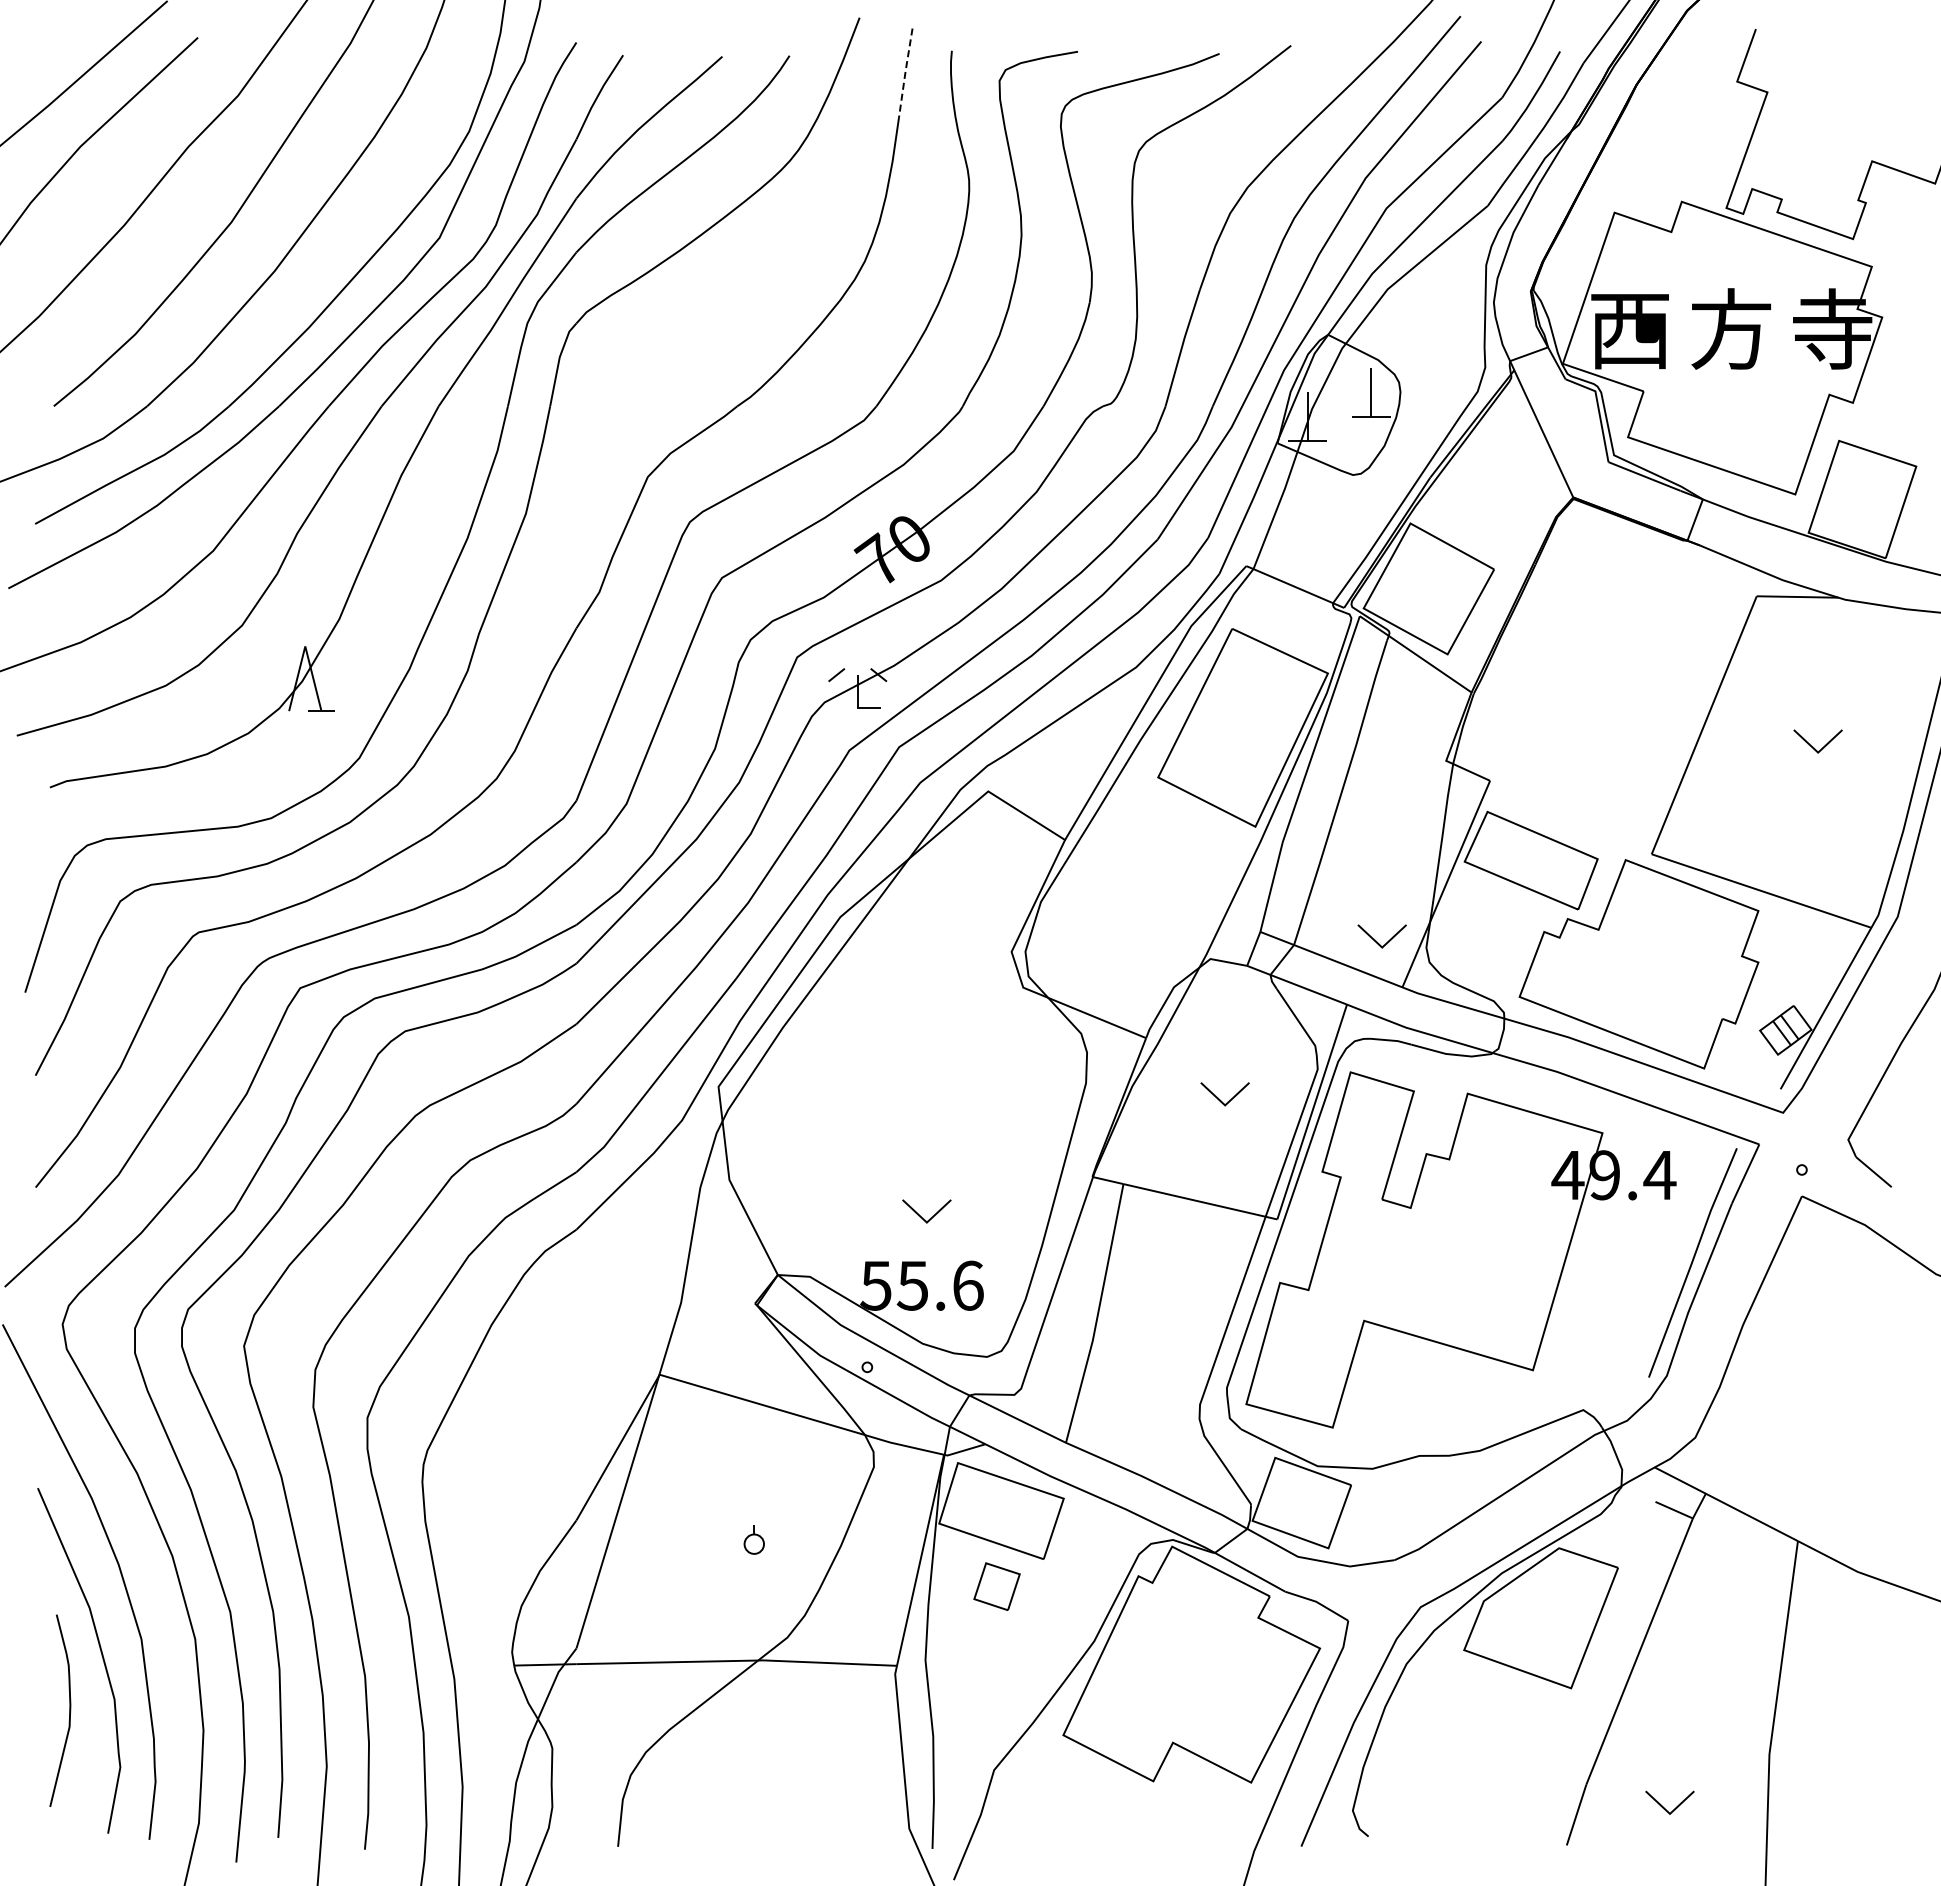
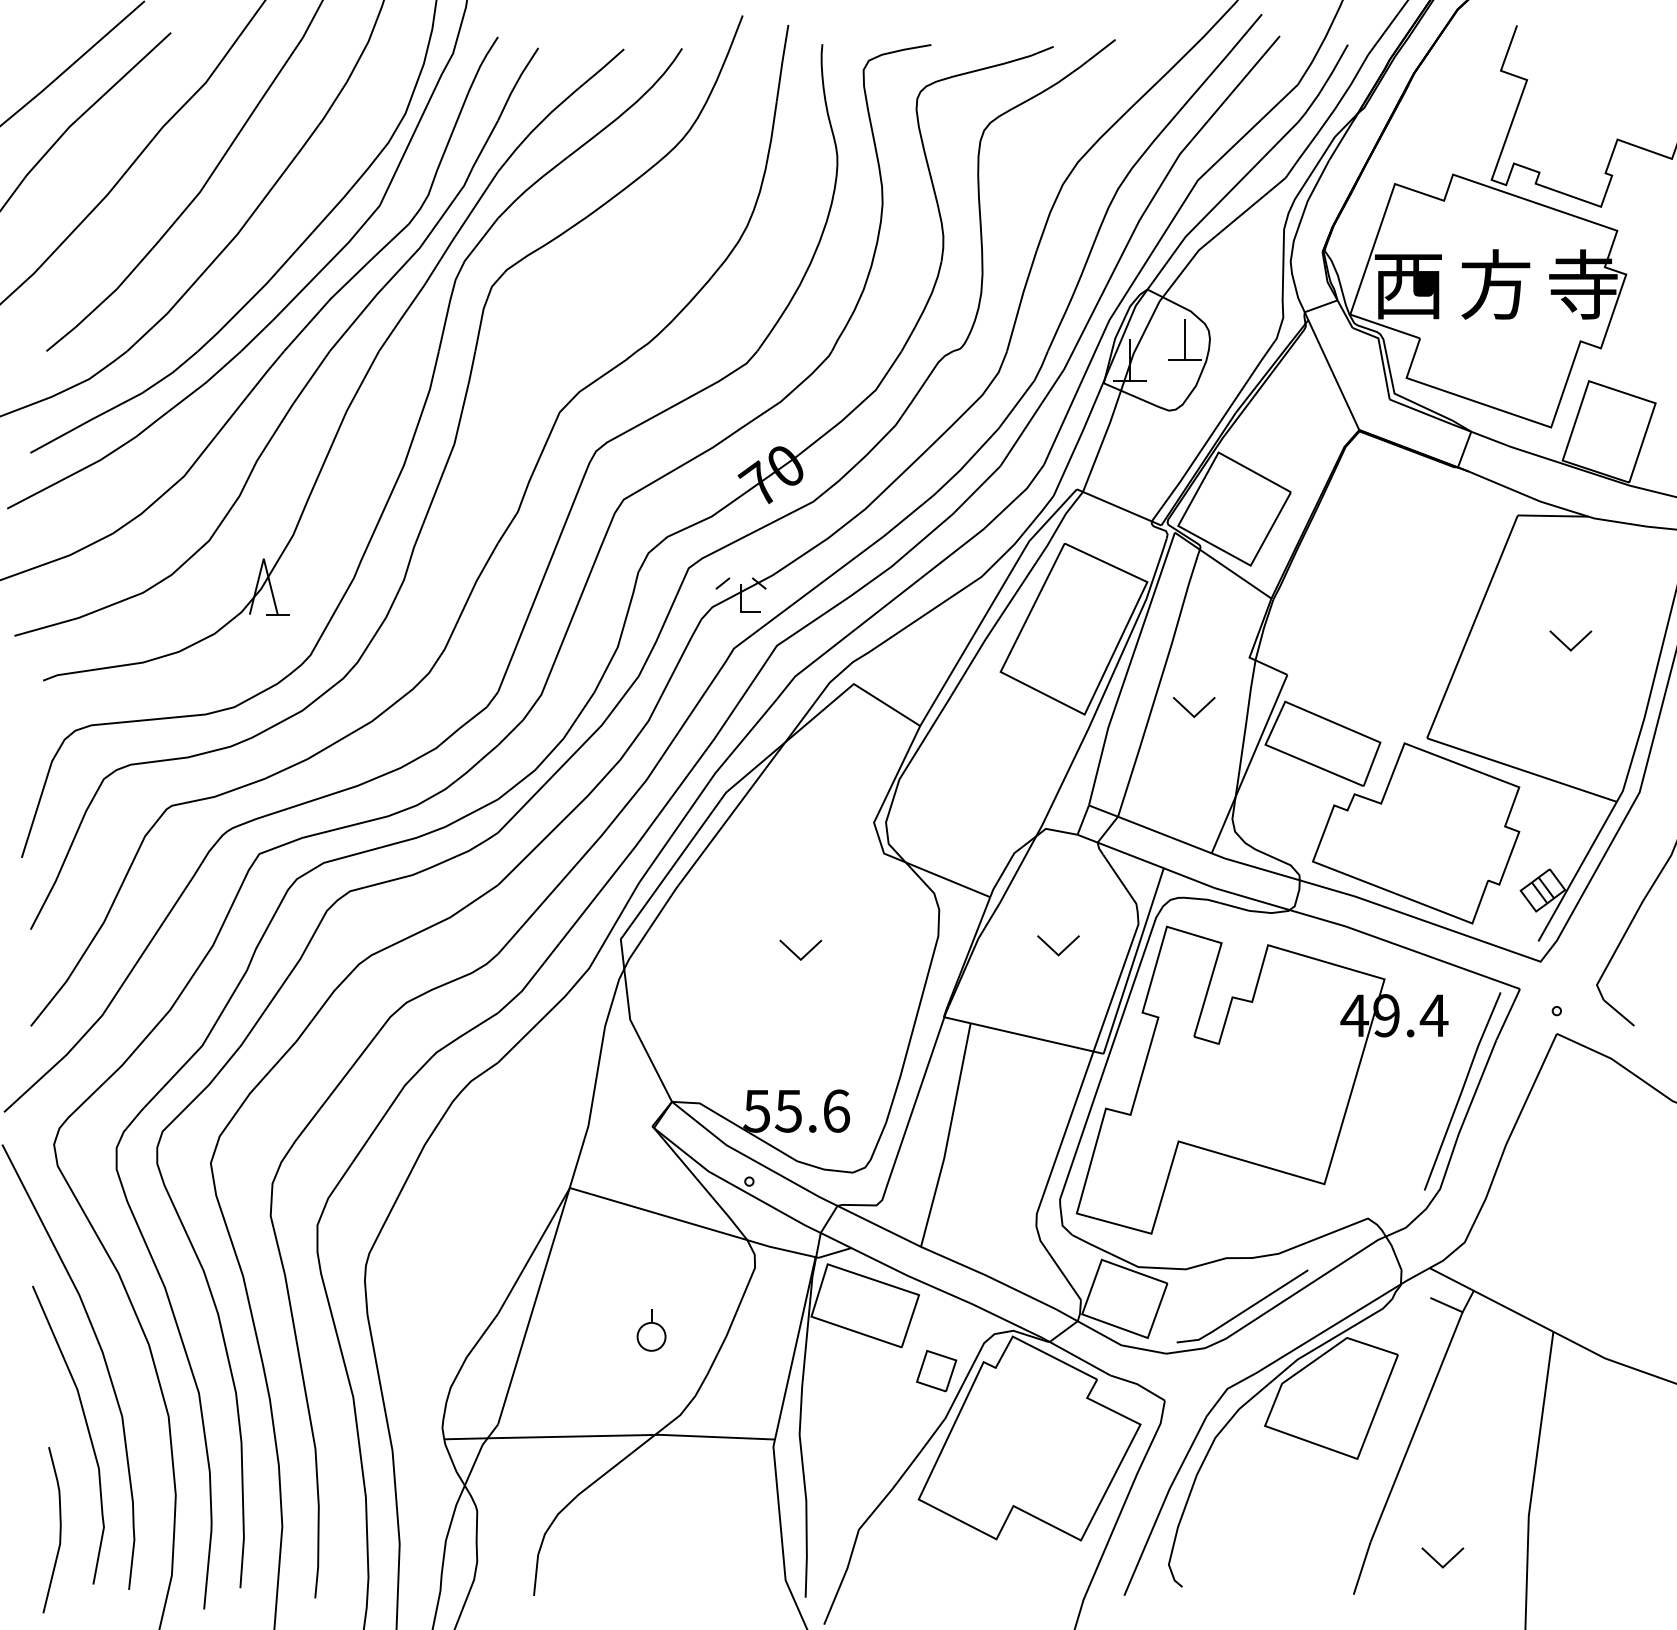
line: (905, 72) -> (782, 62), dashed -> solid
part: (1376, 940) -> (1189, 710), moved
part: (921, 1216) -> (796, 954), moved
line: (1442, 1514) -> (1246, 1308), added
part: (754, 1539) -> (651, 1330), size x1.67
part: (996, 1586) -> (936, 1370), moved
curve: (69, 1710) -> (60, 1529), moved

